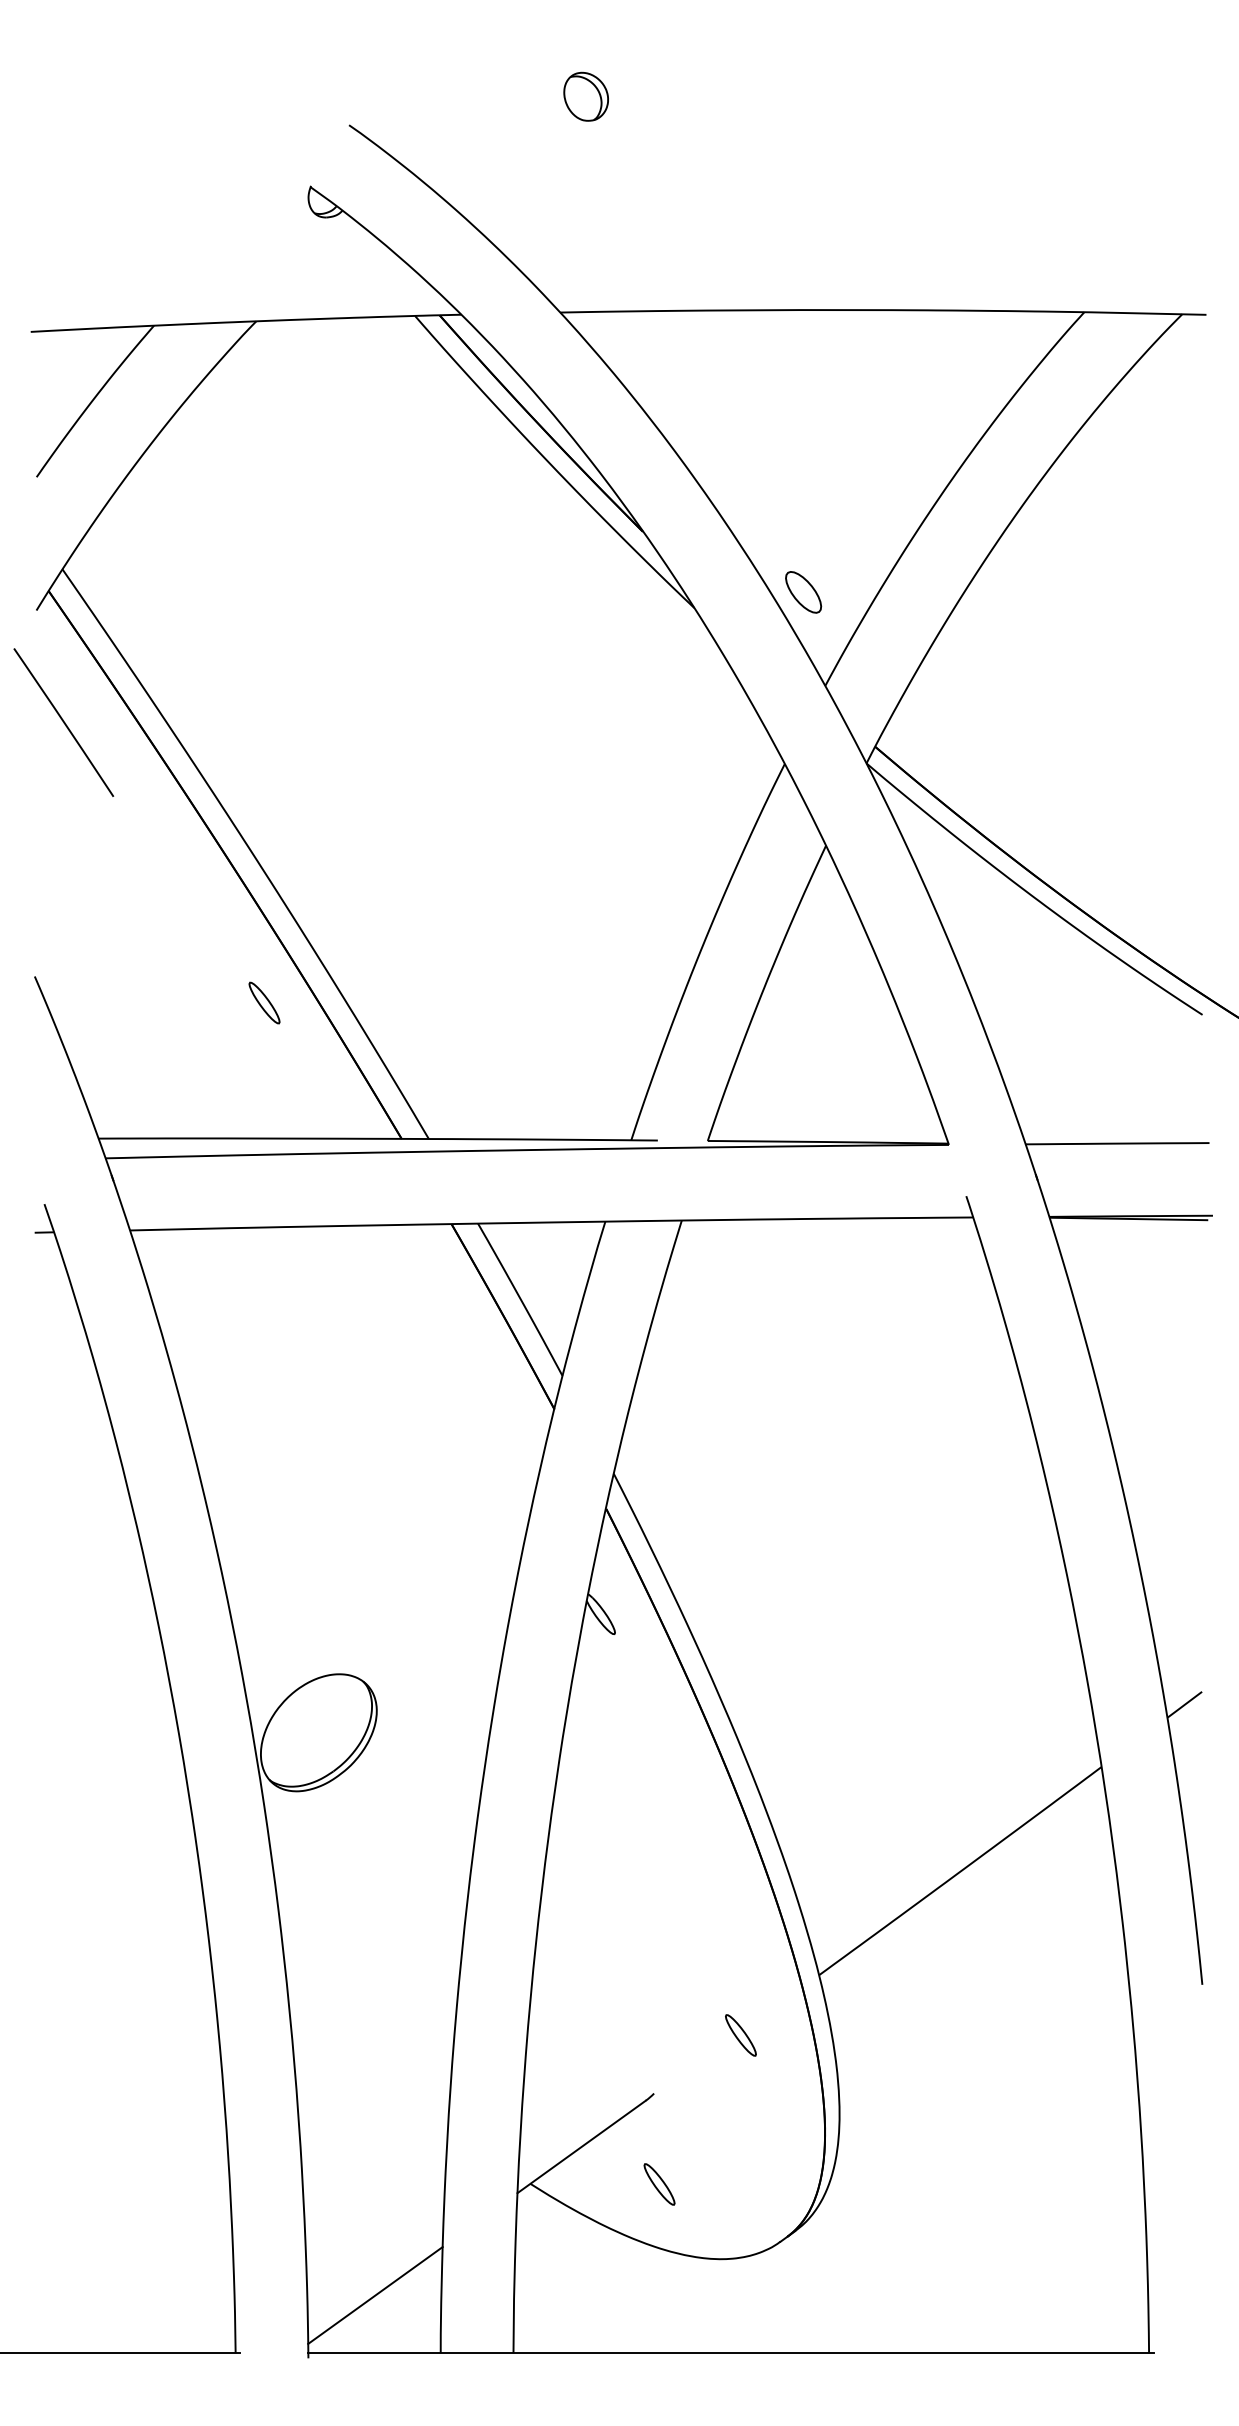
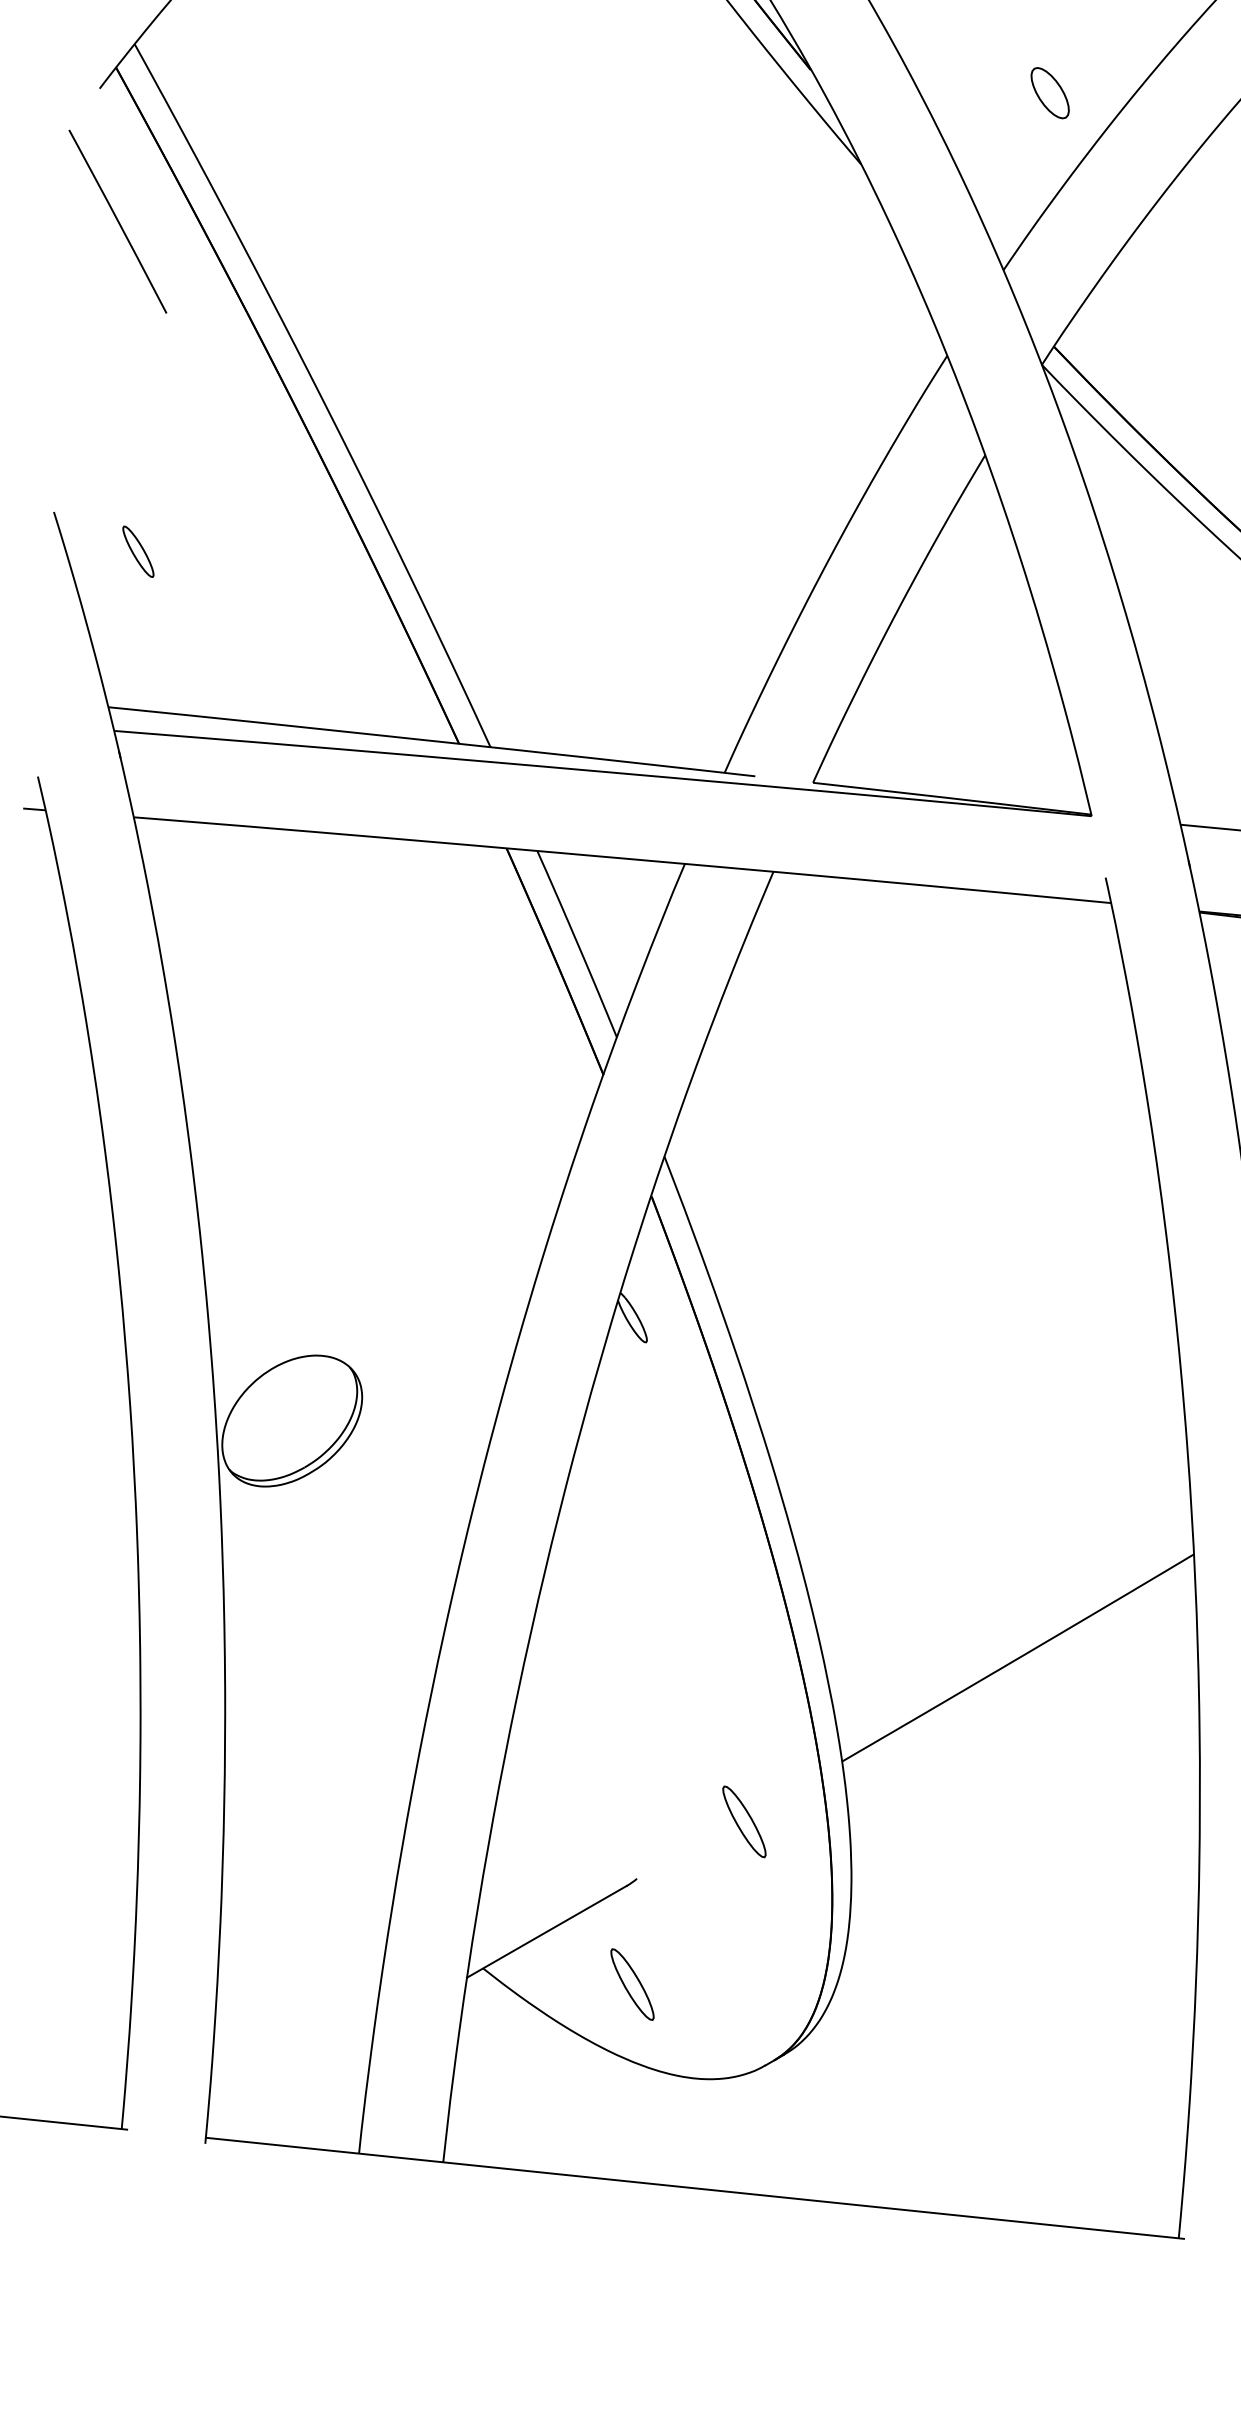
part: (803, 592) -> (1050, 93), moved
part: (264, 1002) -> (138, 551), moved
part: (740, 2035) -> (743, 1821), size x1.4
part: (659, 2184) -> (632, 1984), size x1.4
line: (375, 2295) -> (290, 2079), removed

